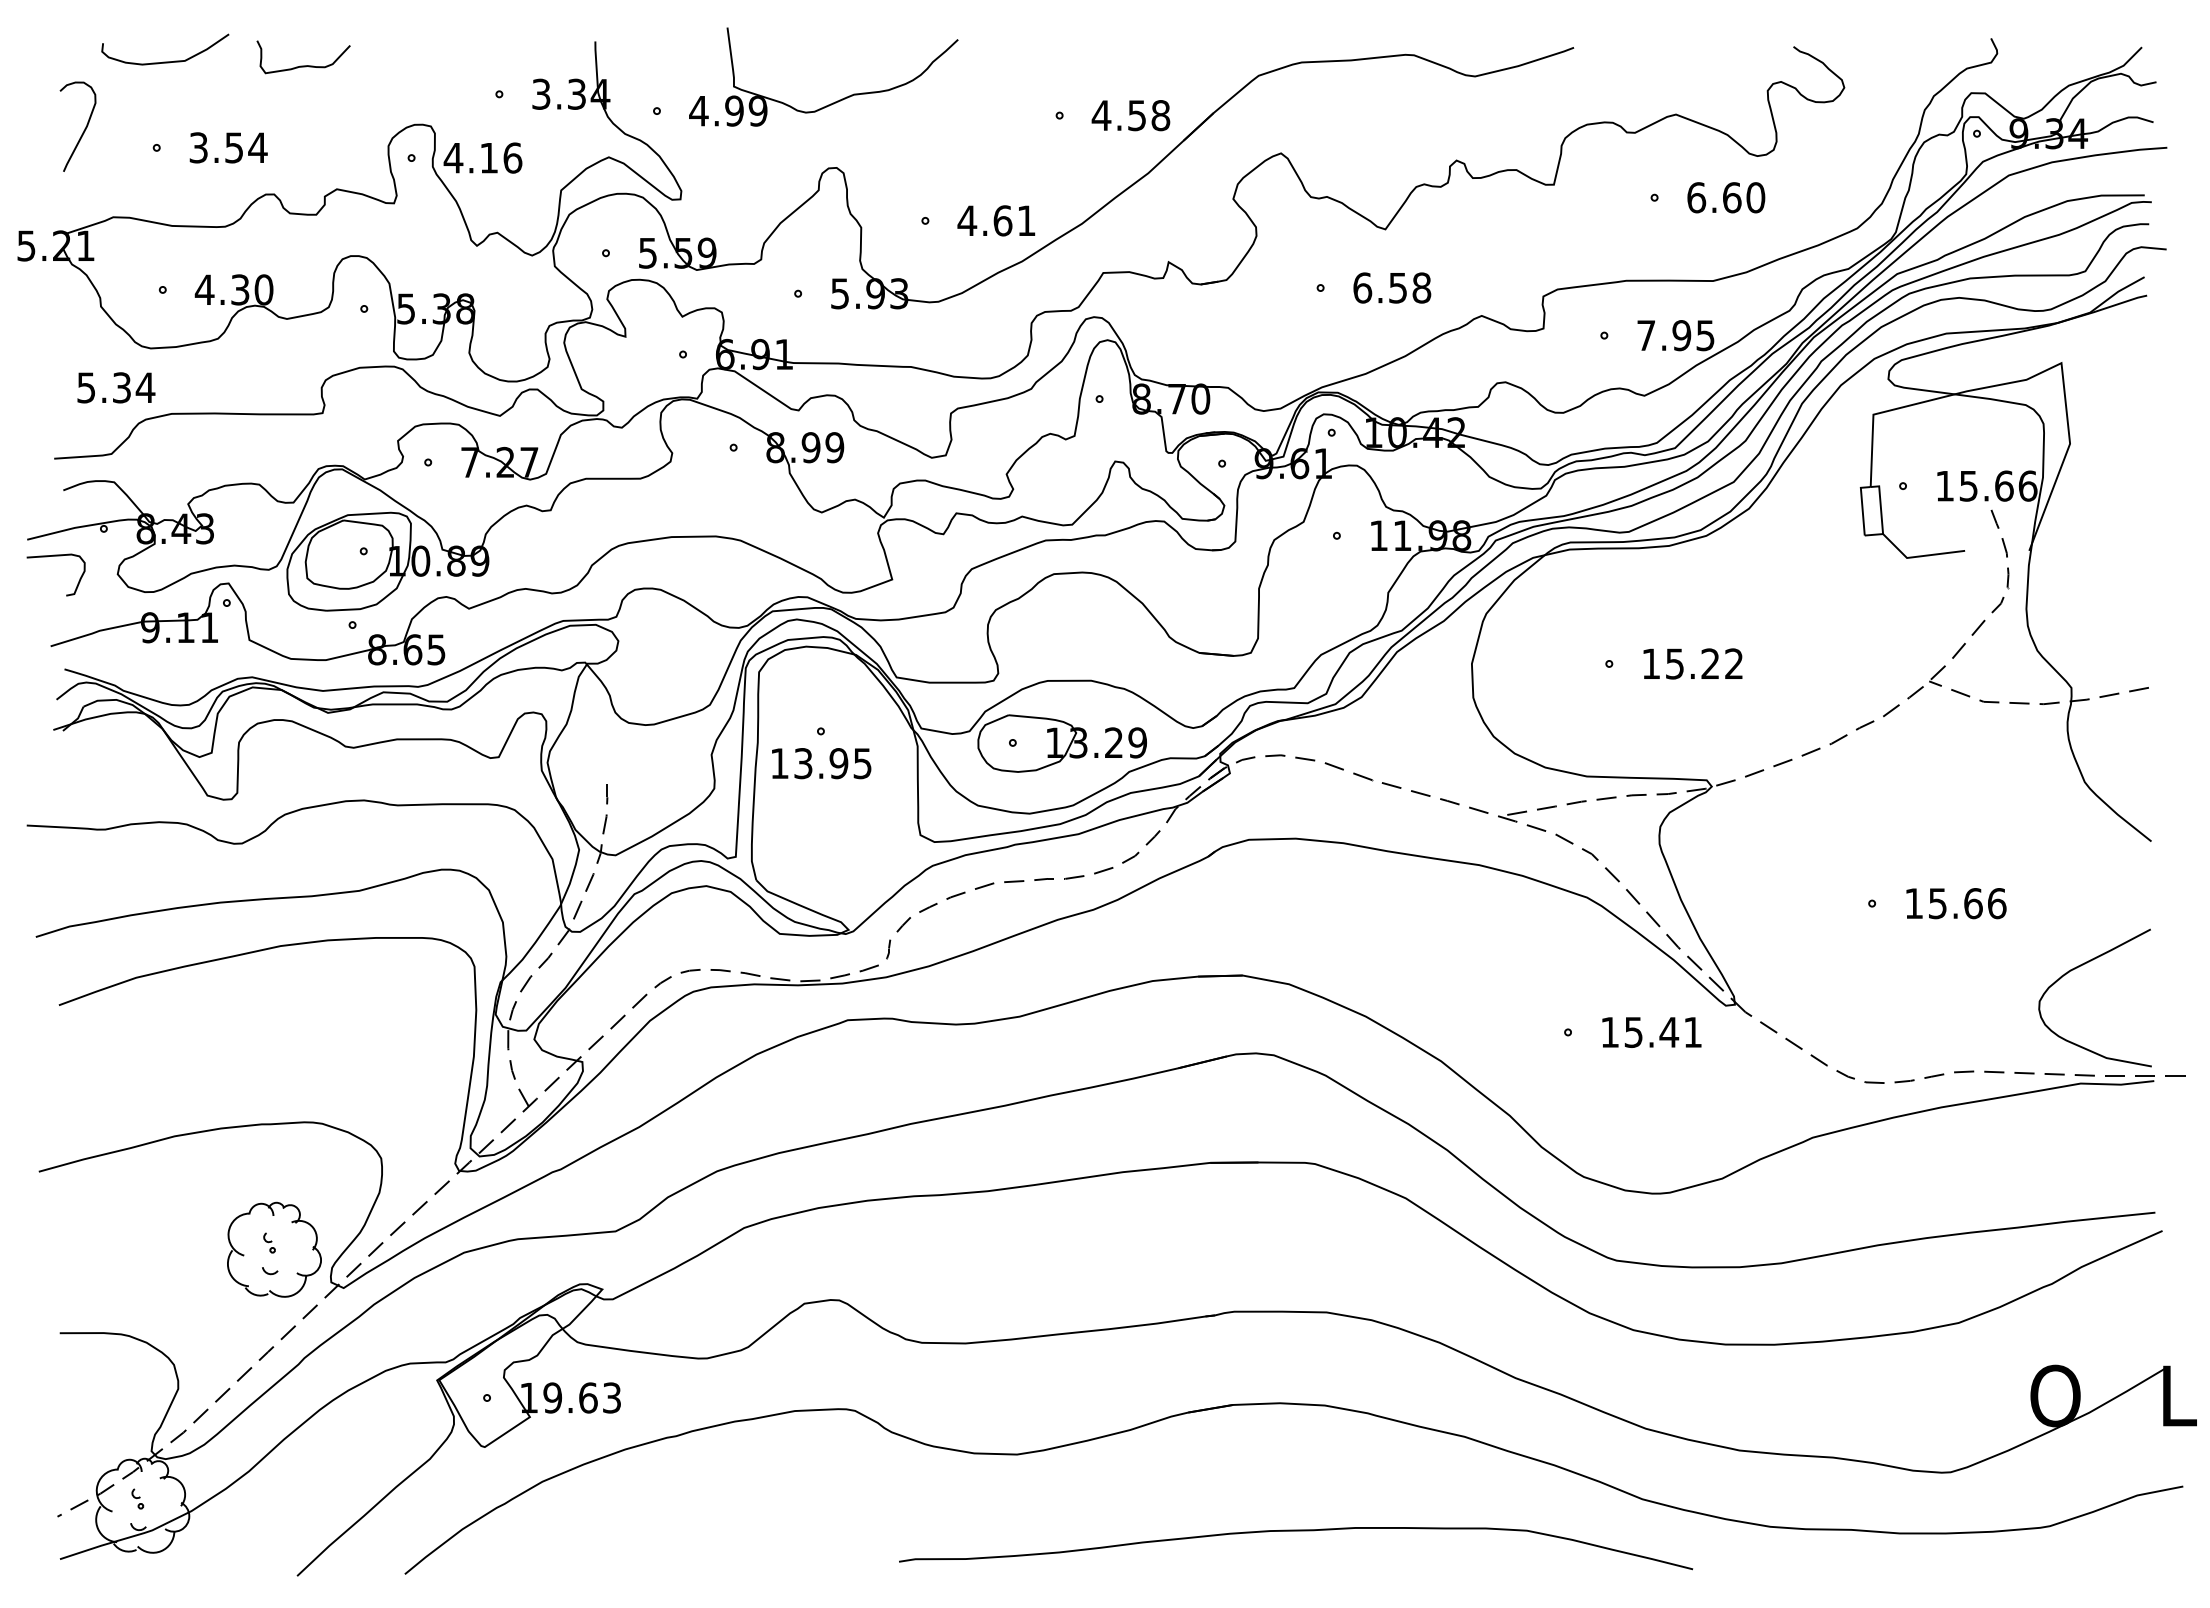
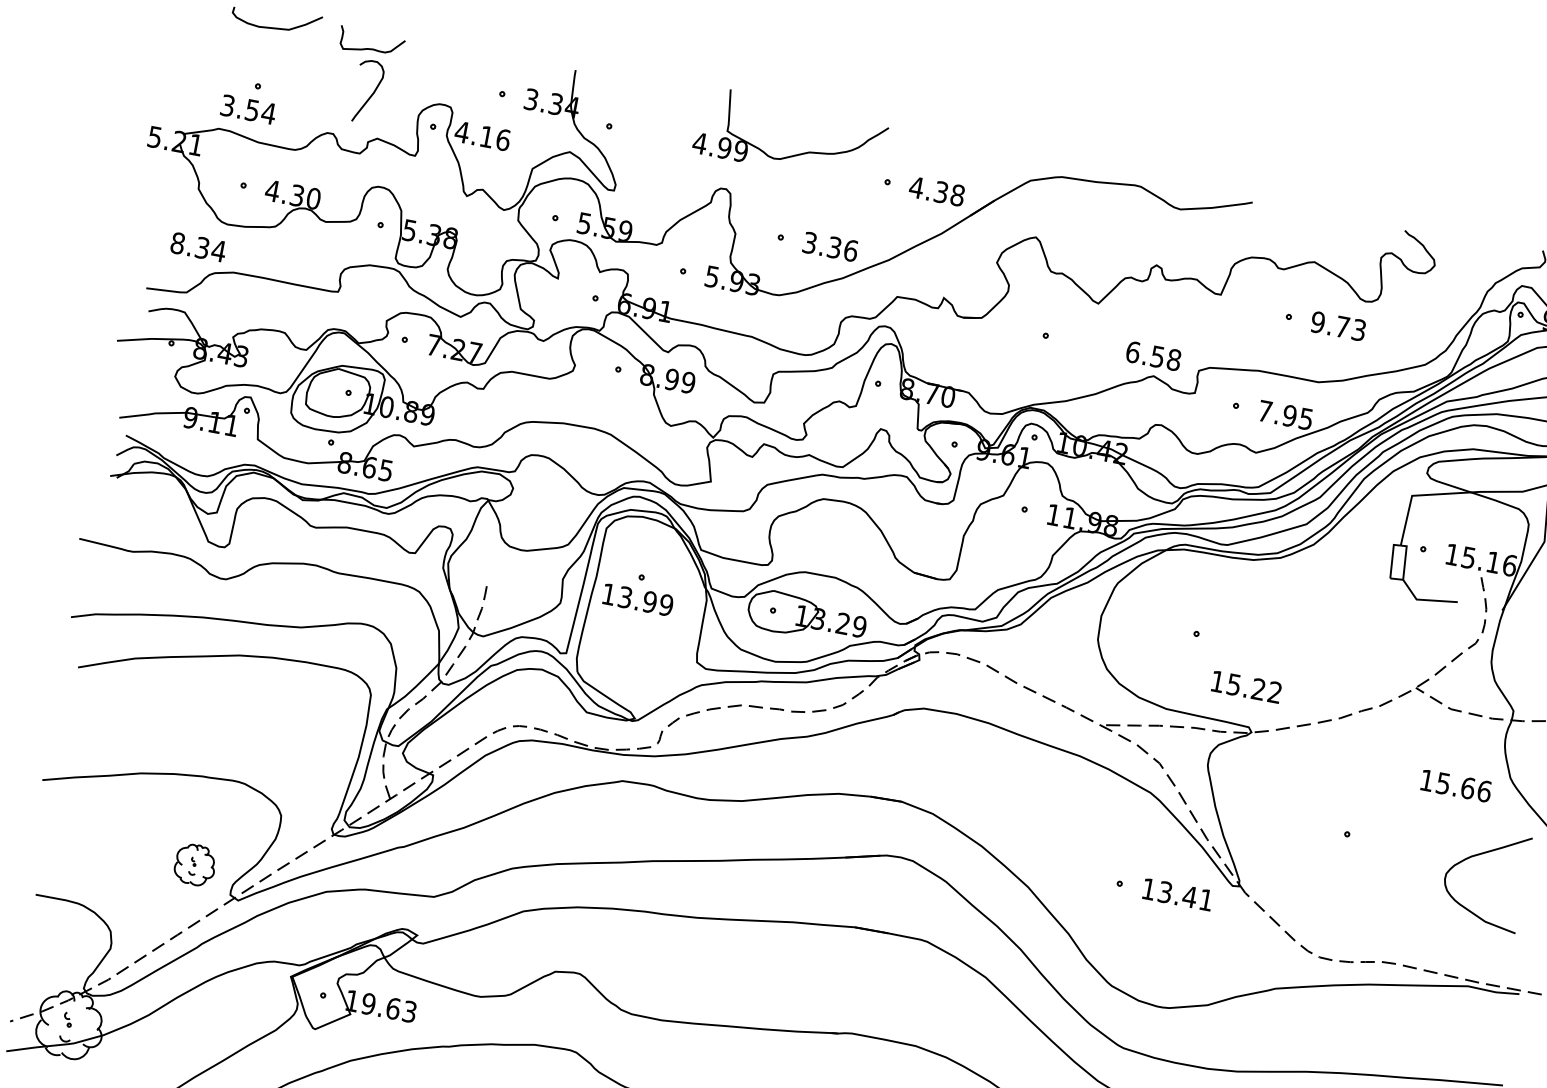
part: (832, 102) -> (793, 155), moved
text: (1137, 115) -> (941, 192), 4.58 -> 4.38
curve: (83, 130) -> (370, 95), moved
text: (228, 147) -> (248, 109), moved
text: (1726, 197) -> (1338, 326), 6.60 -> 9.73
text: (996, 220) -> (830, 246), 4.61 -> 3.36
text: (1392, 287) -> (1153, 355), moved
text: (86, 387) -> (177, 243), 5.34 -> 8.34
text: (2004, 485) -> (1493, 562), 15.66 -> 15.16
curve: (55, 556) -> (134, 356), removed
text: (1692, 663) -> (1246, 686), moved
text: (862, 763) -> (666, 605), 13.95 -> 13.99
text: (1956, 903) -> (1456, 786), moved
curve: (2079, 967) -> (1478, 855), moved
text: (1633, 1031) -> (1165, 891), 15.41 -> 13.41
part: (274, 1249) -> (195, 864), size x0.6

